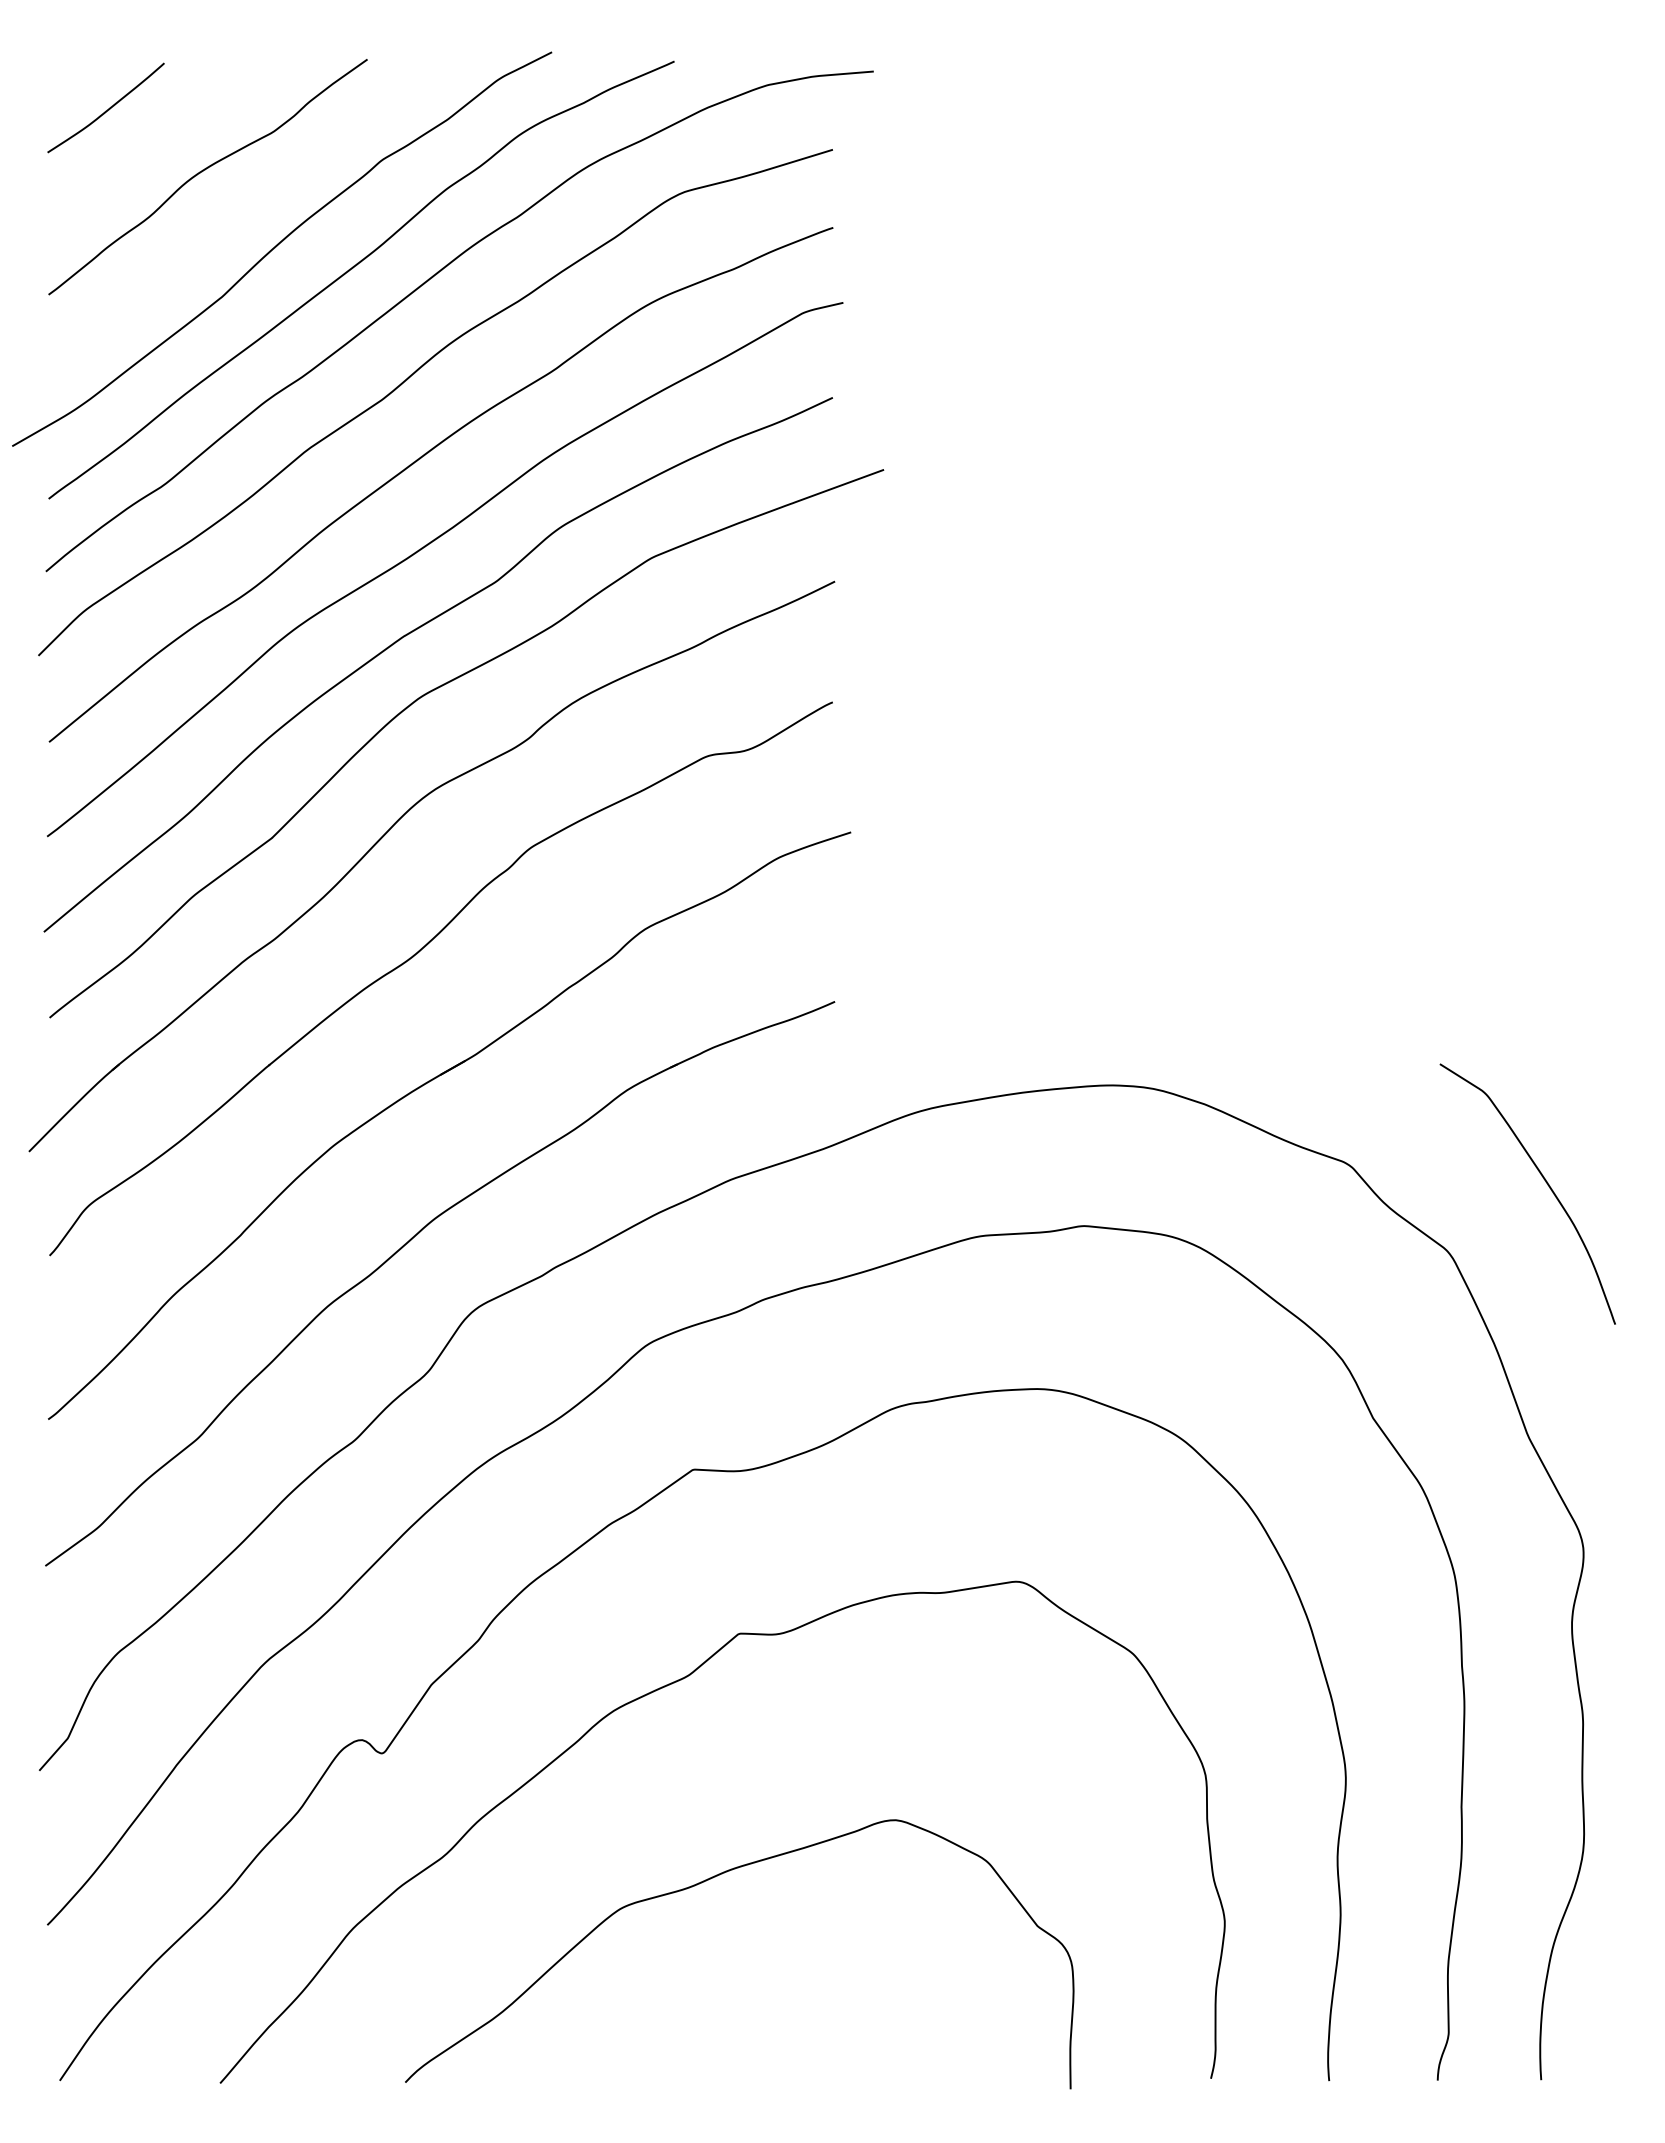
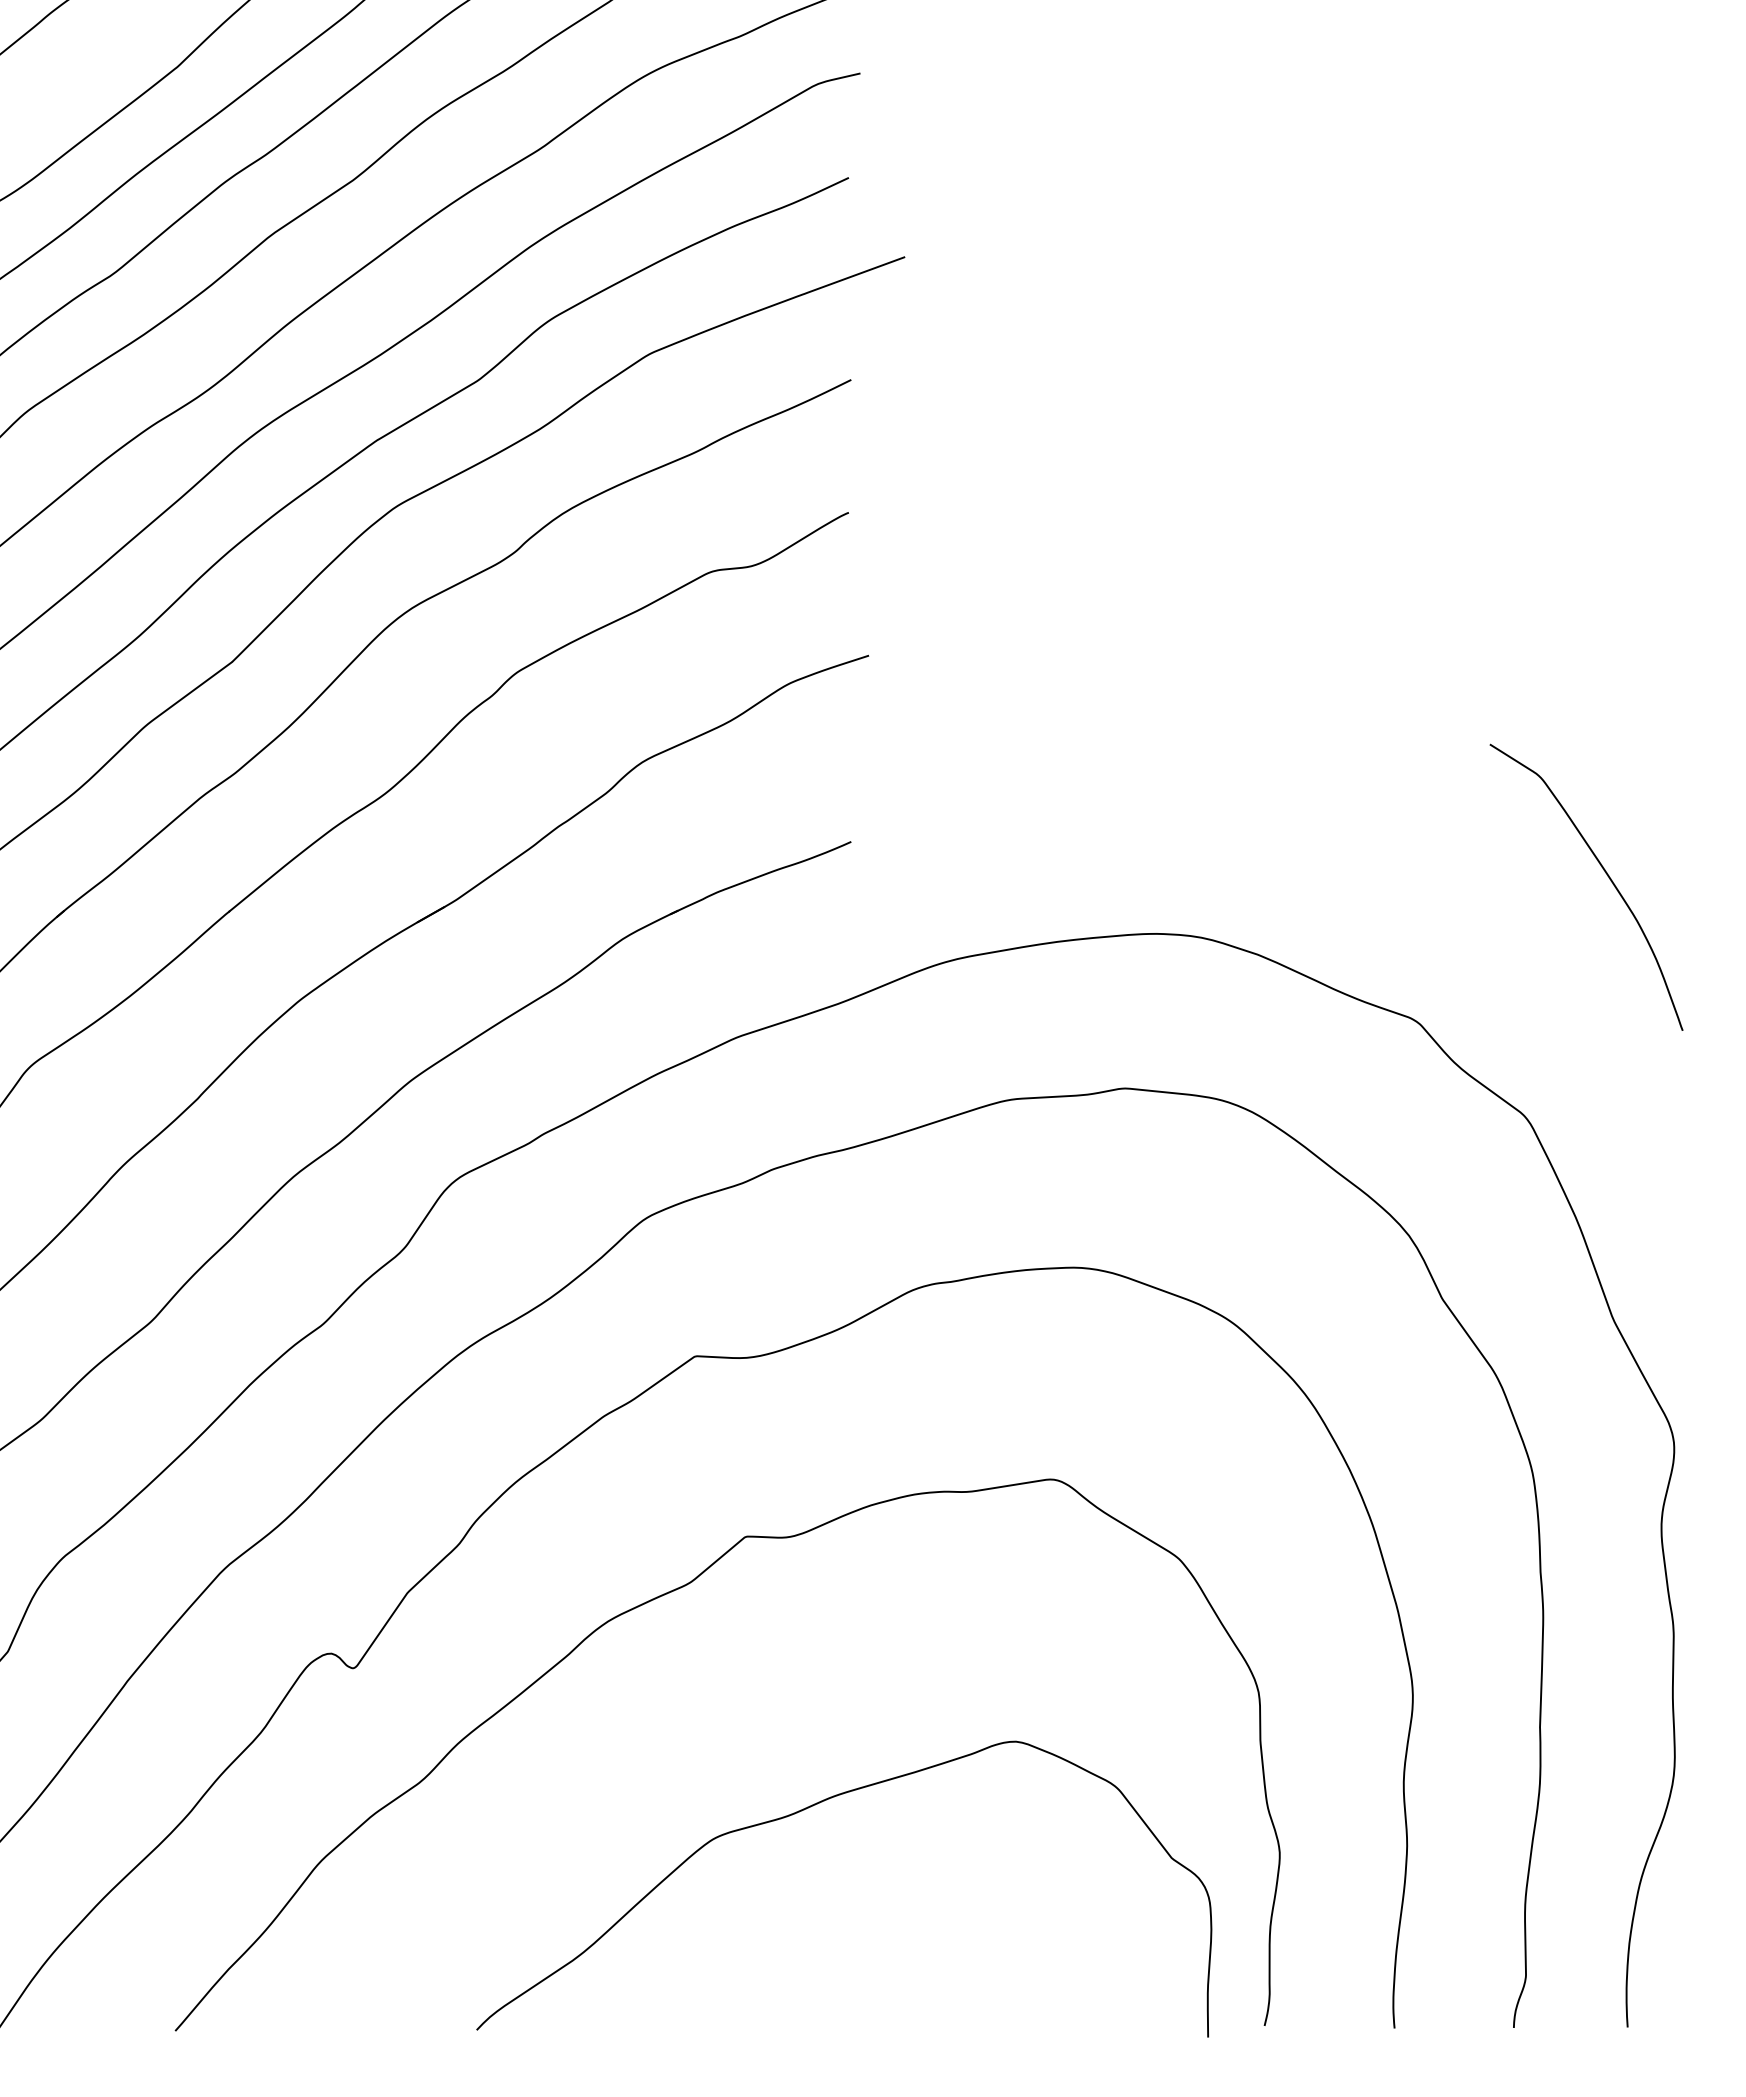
curve: (1545, 1182) -> (1605, 874), moved
curve: (704, 1882) -> (805, 1810), moved

